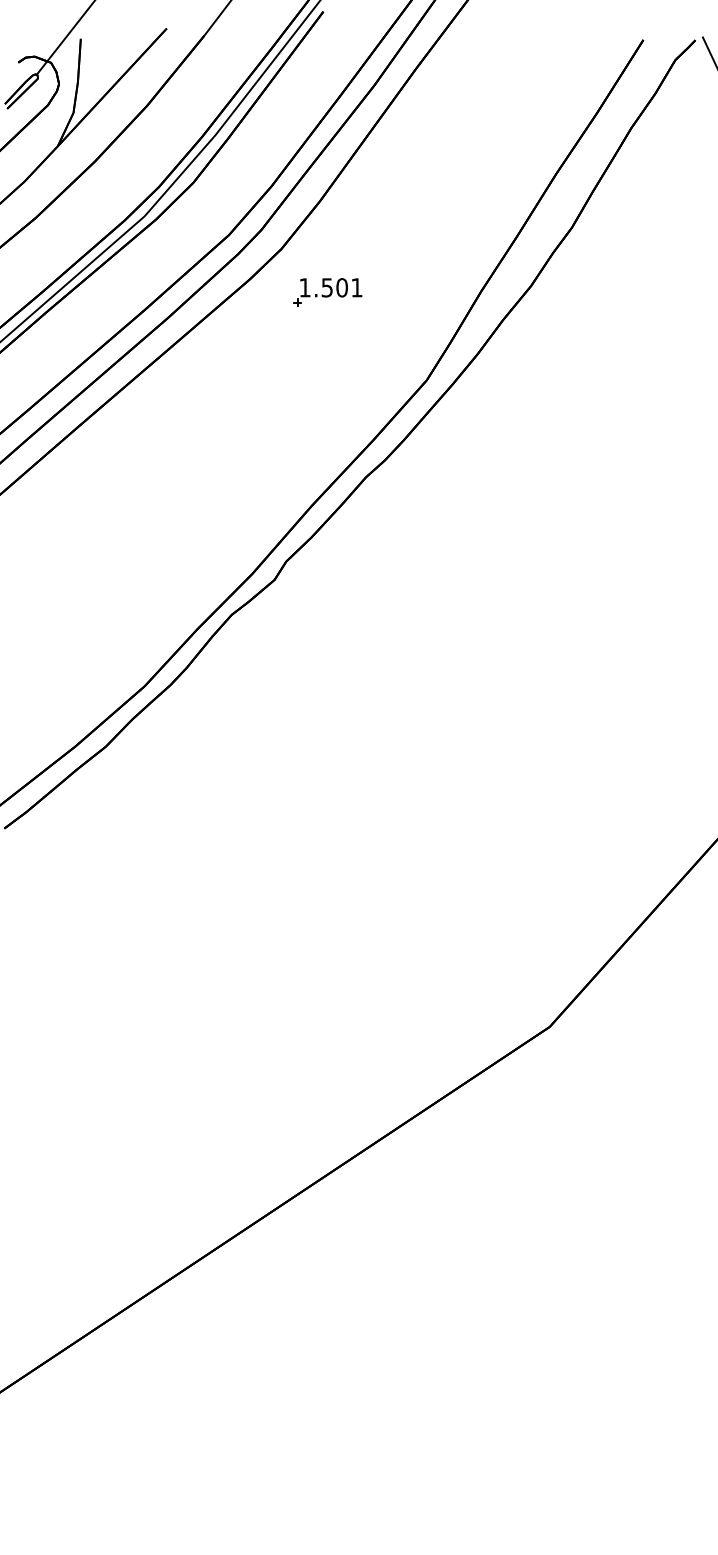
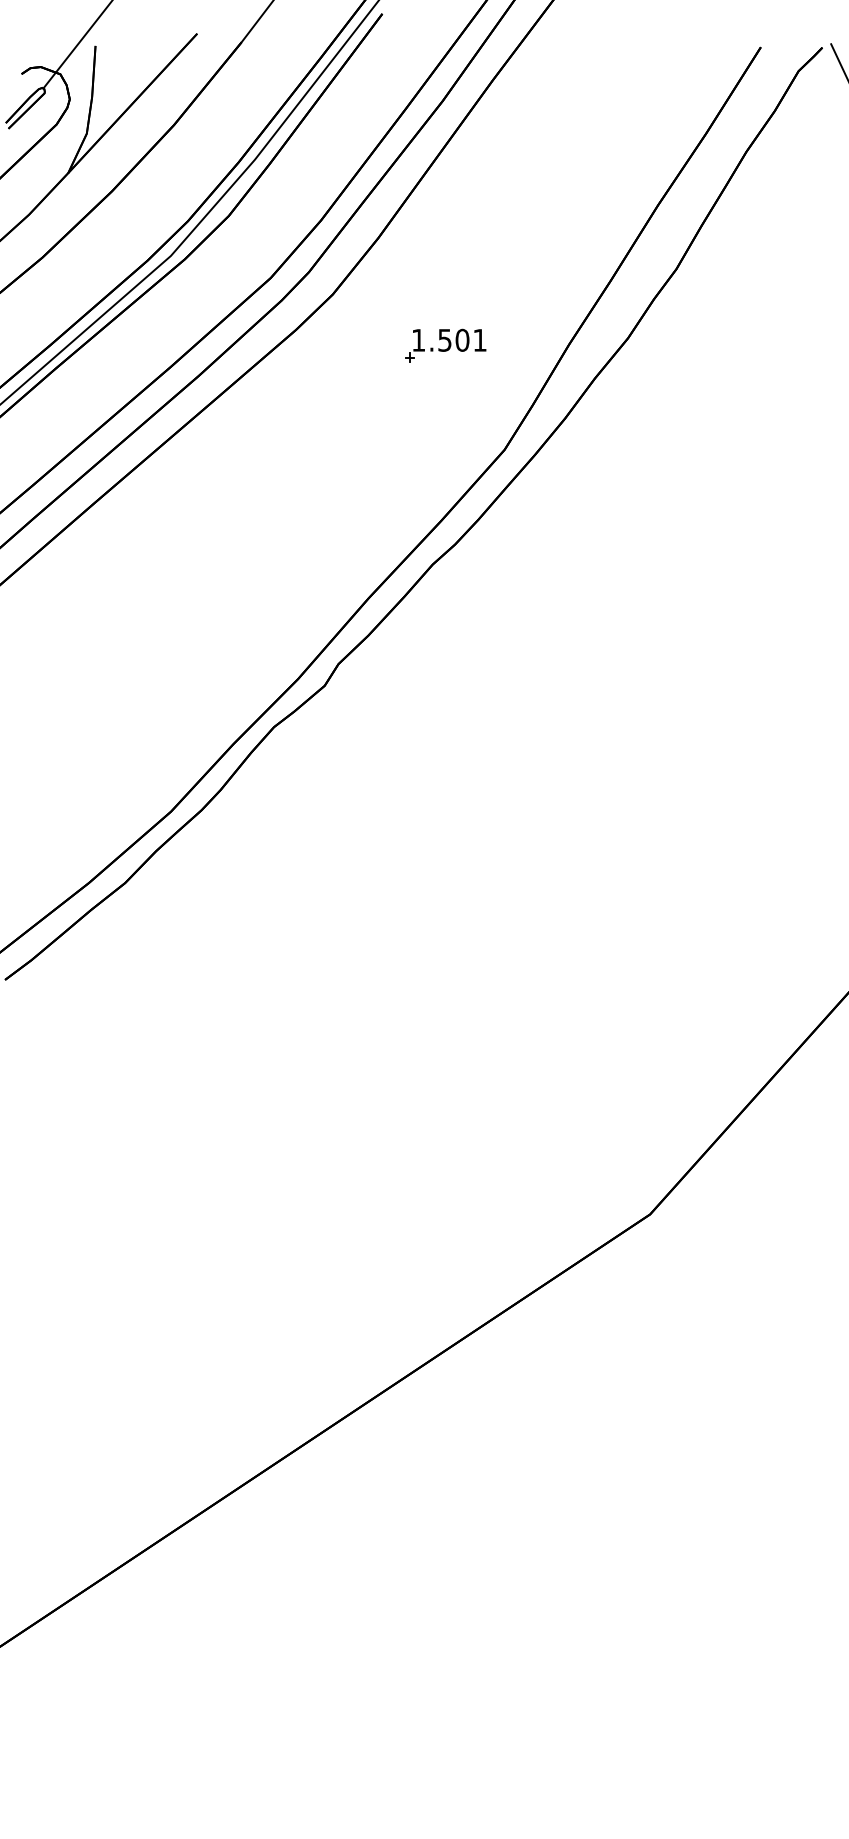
part: (327, 292) -> (445, 345), moved

